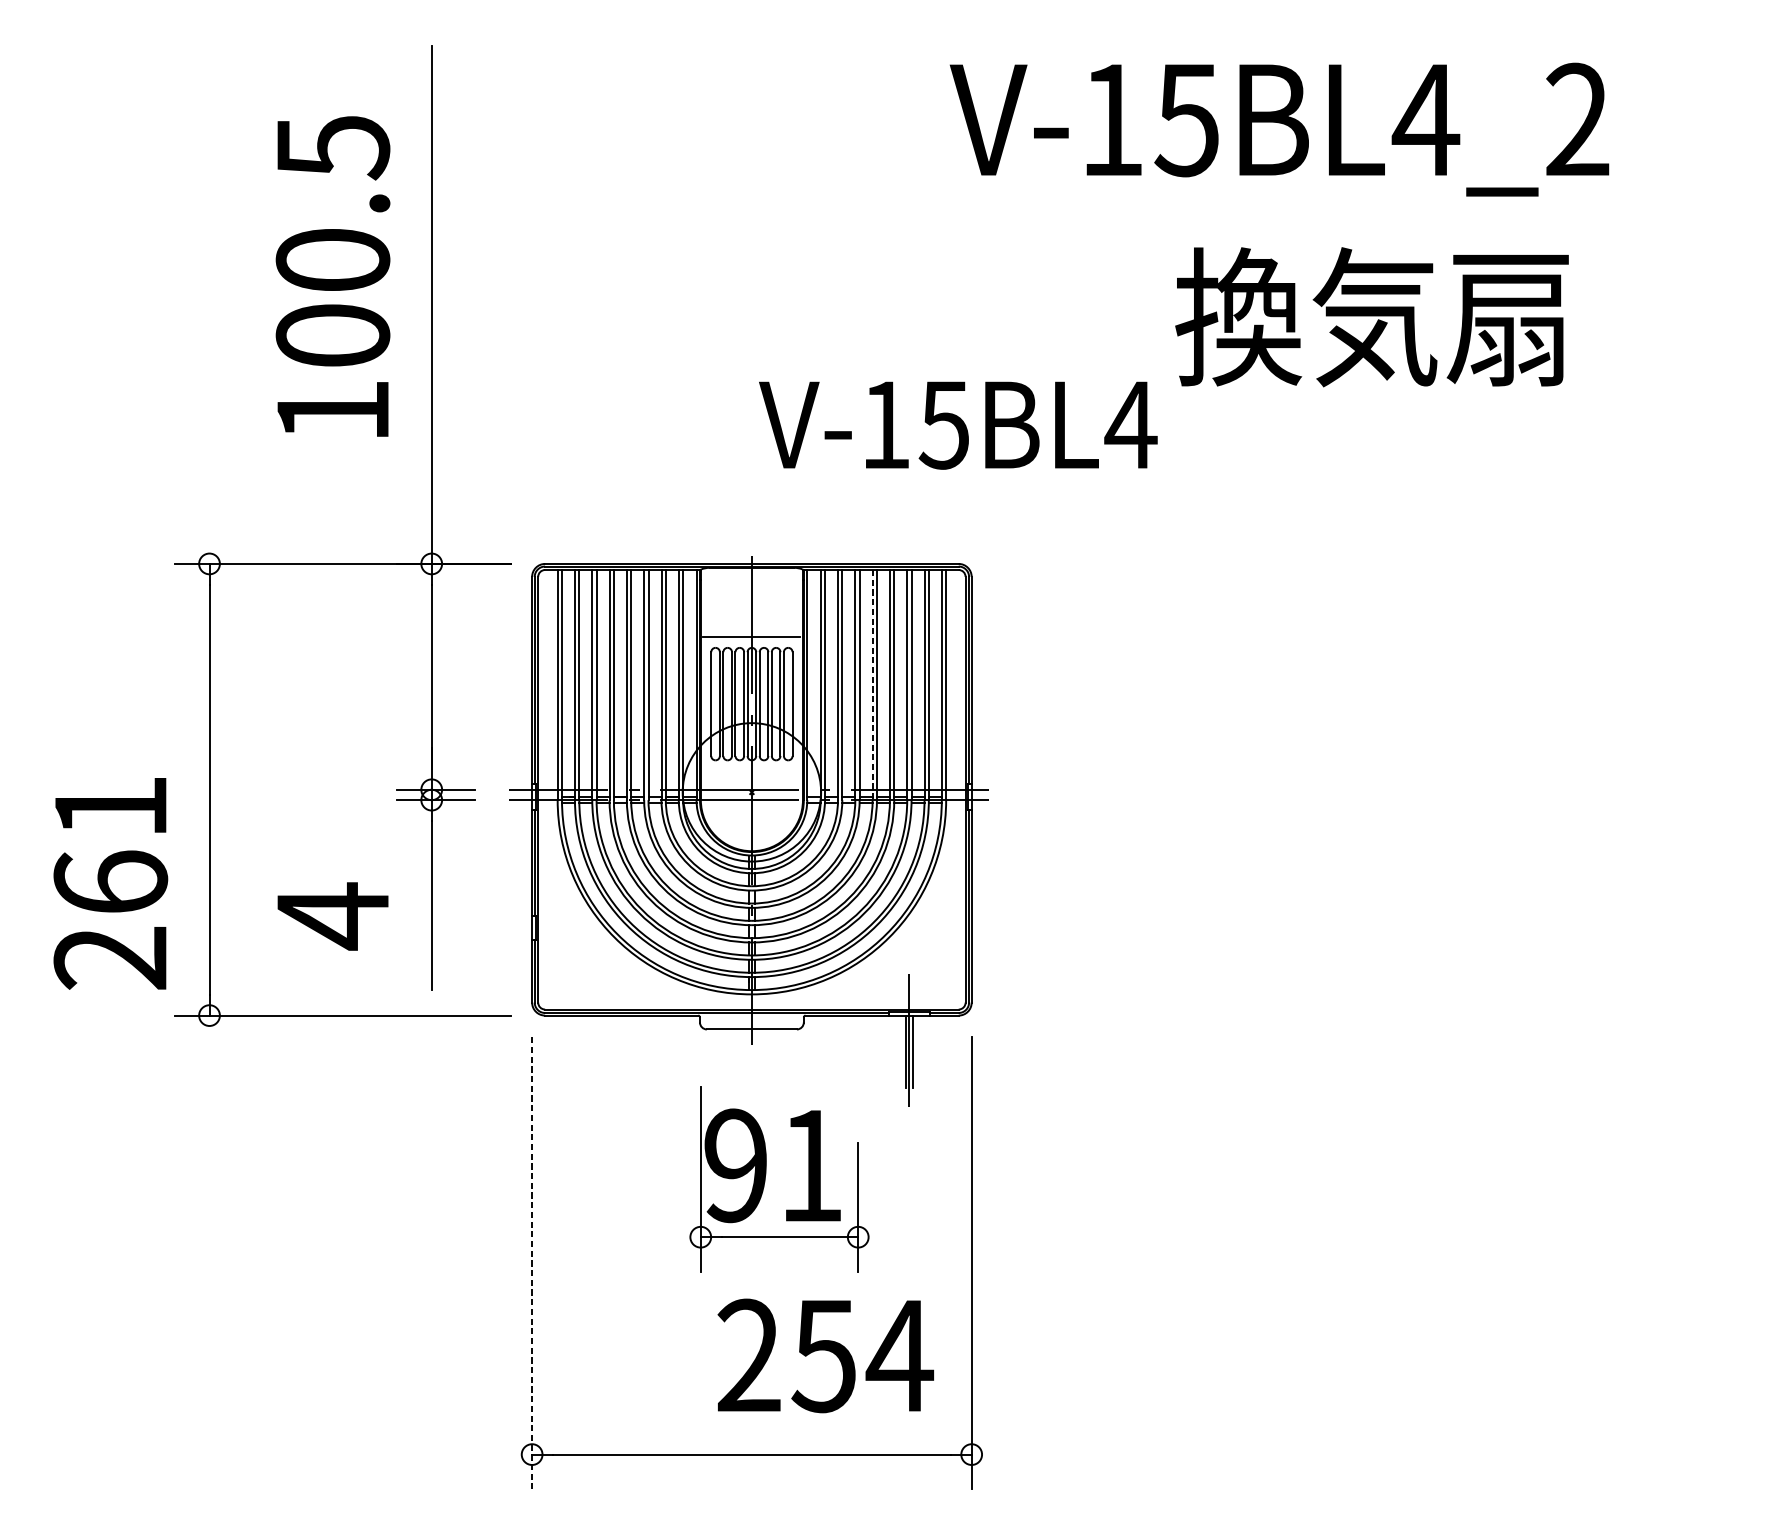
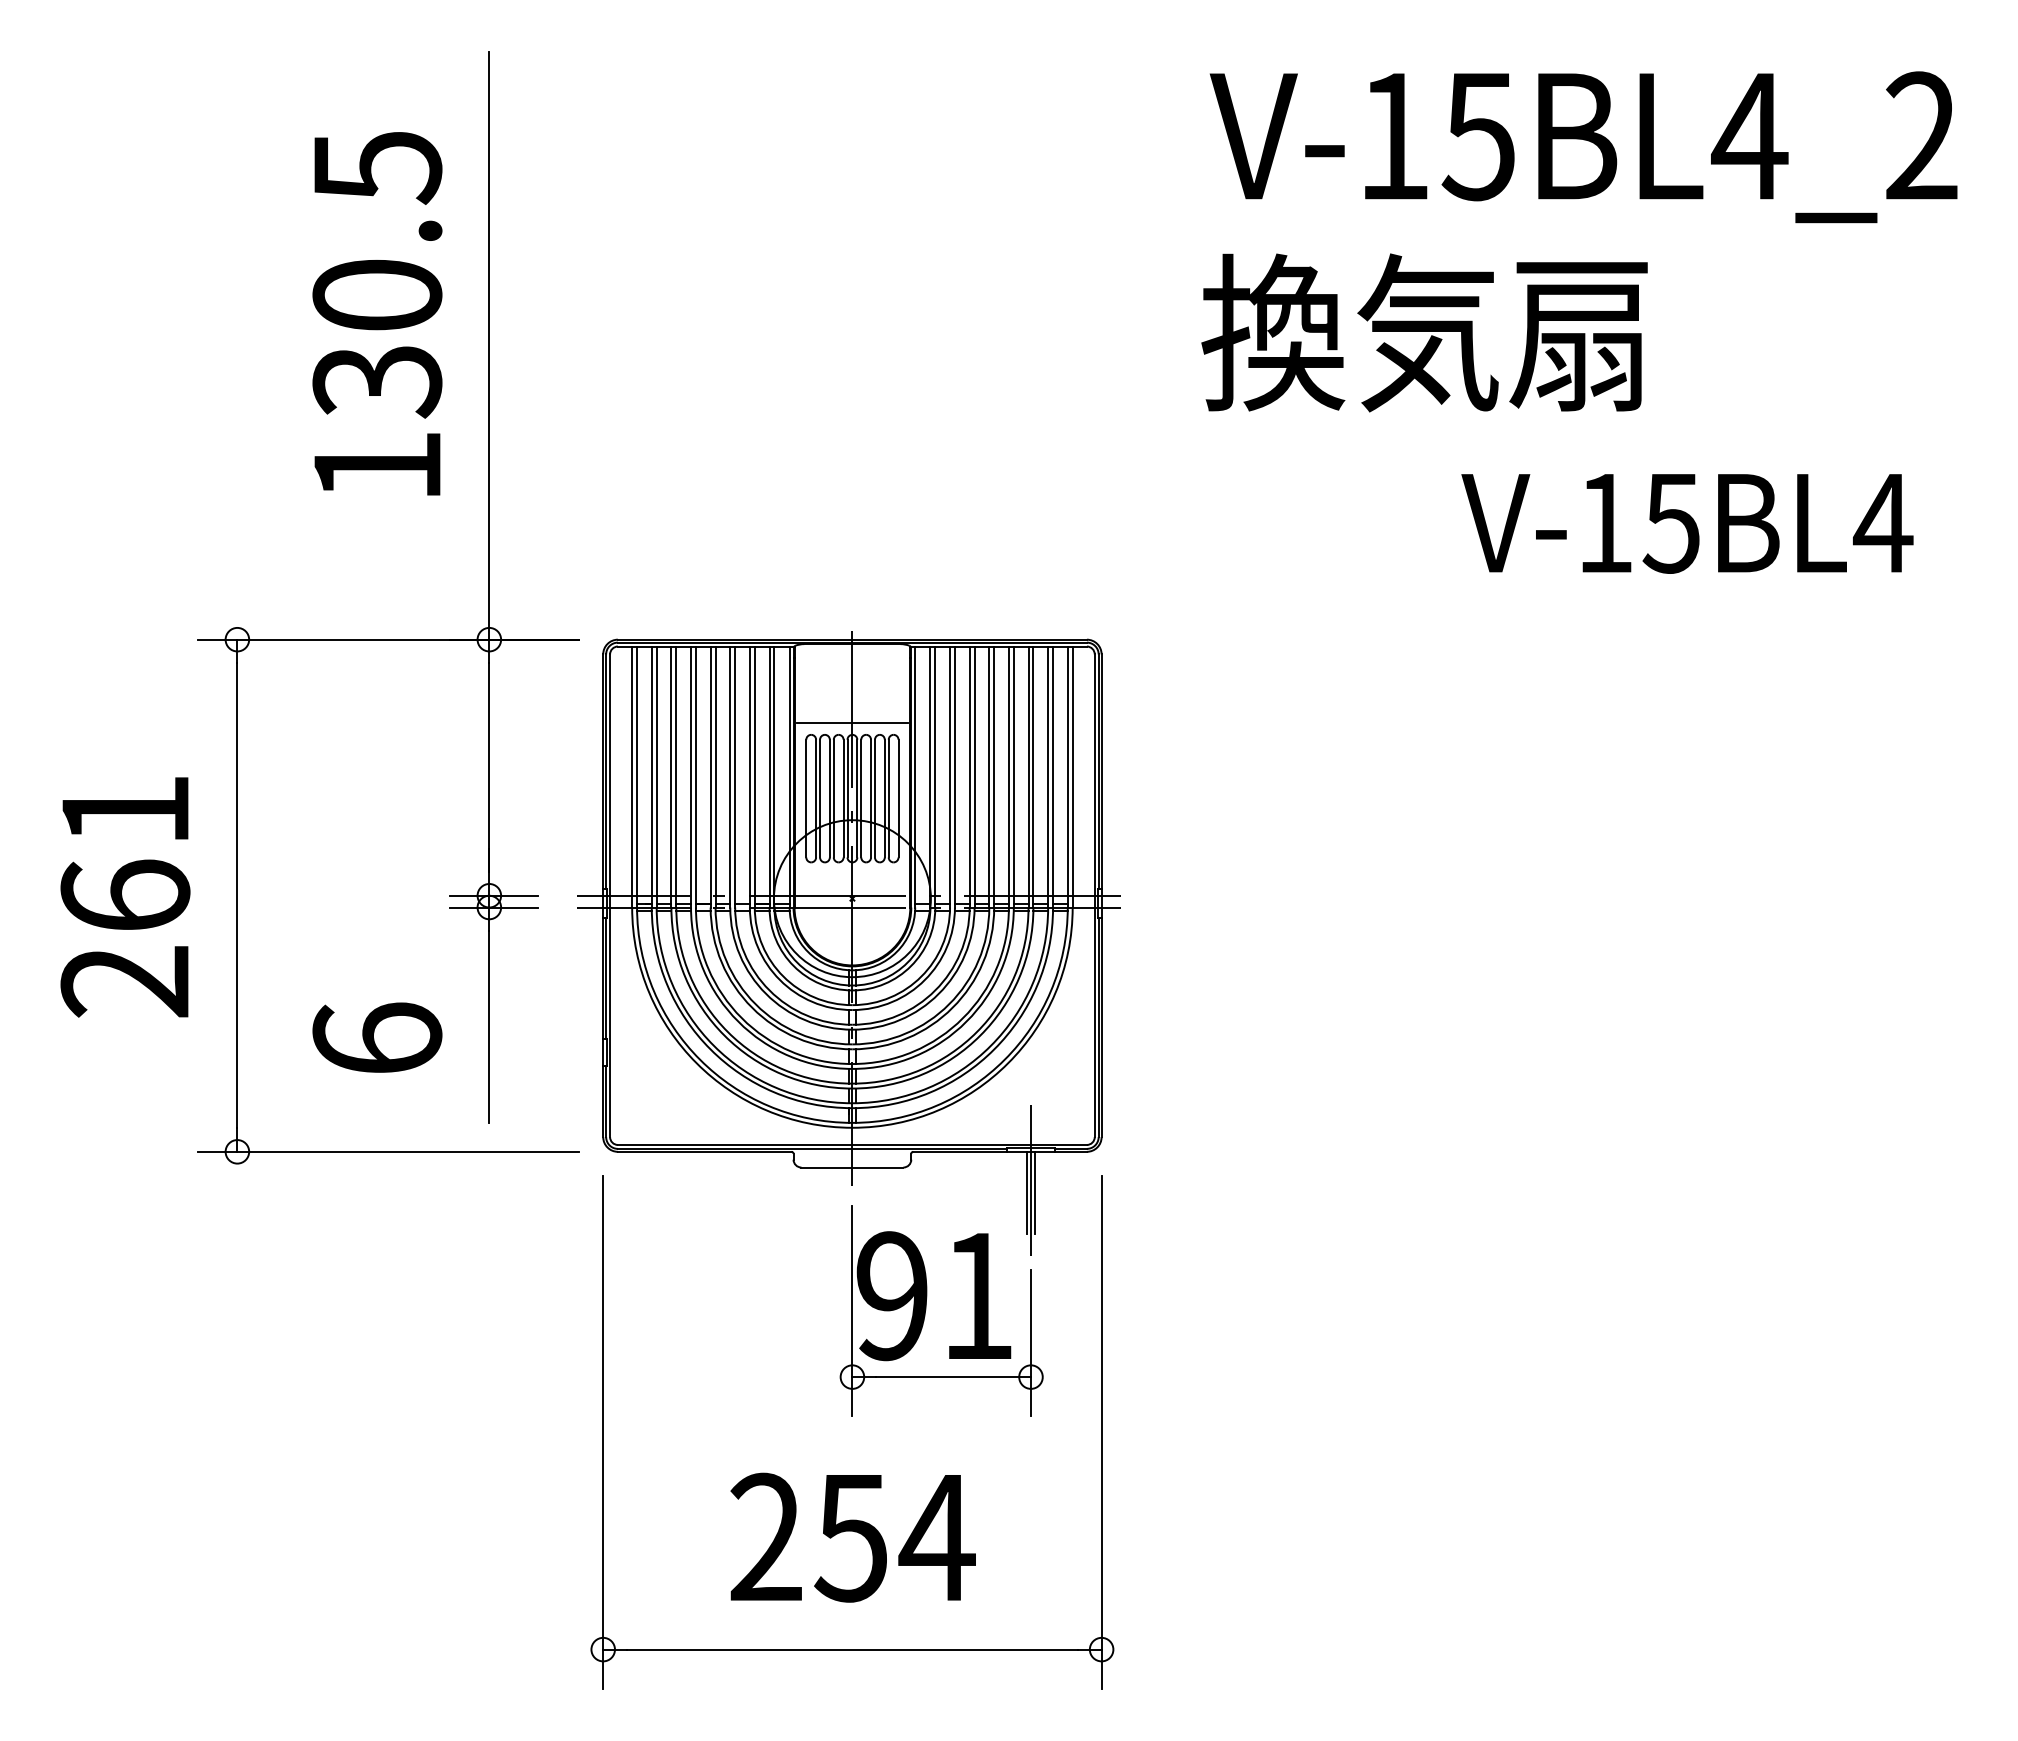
text: (1279, 129) -> (1583, 147), moved
text: (1371, 316) -> (1424, 332), moved
text: (333, 336) -> (377, 381), 100.5 -> 130.5
text: (958, 425) -> (1687, 523), moved
line: (872, 685) -> (989, 777), dashed -> solid
text: (110, 883) -> (125, 897), moved
text: (333, 916) -> (377, 1039), 4 -> 6
part: (766, 1178) -> (926, 1310), moved
line: (532, 1264) -> (603, 1433), dashed -> solid
text: (825, 1355) -> (852, 1537), moved

